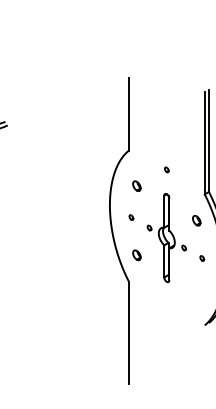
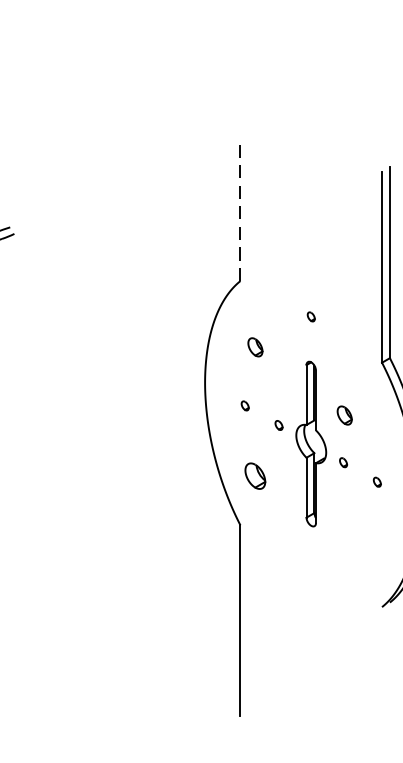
line: (128, 113) -> (239, 211), solid -> dashed
part: (196, 220) -> (344, 415), moved
part: (136, 255) -> (254, 476), size x1.4

